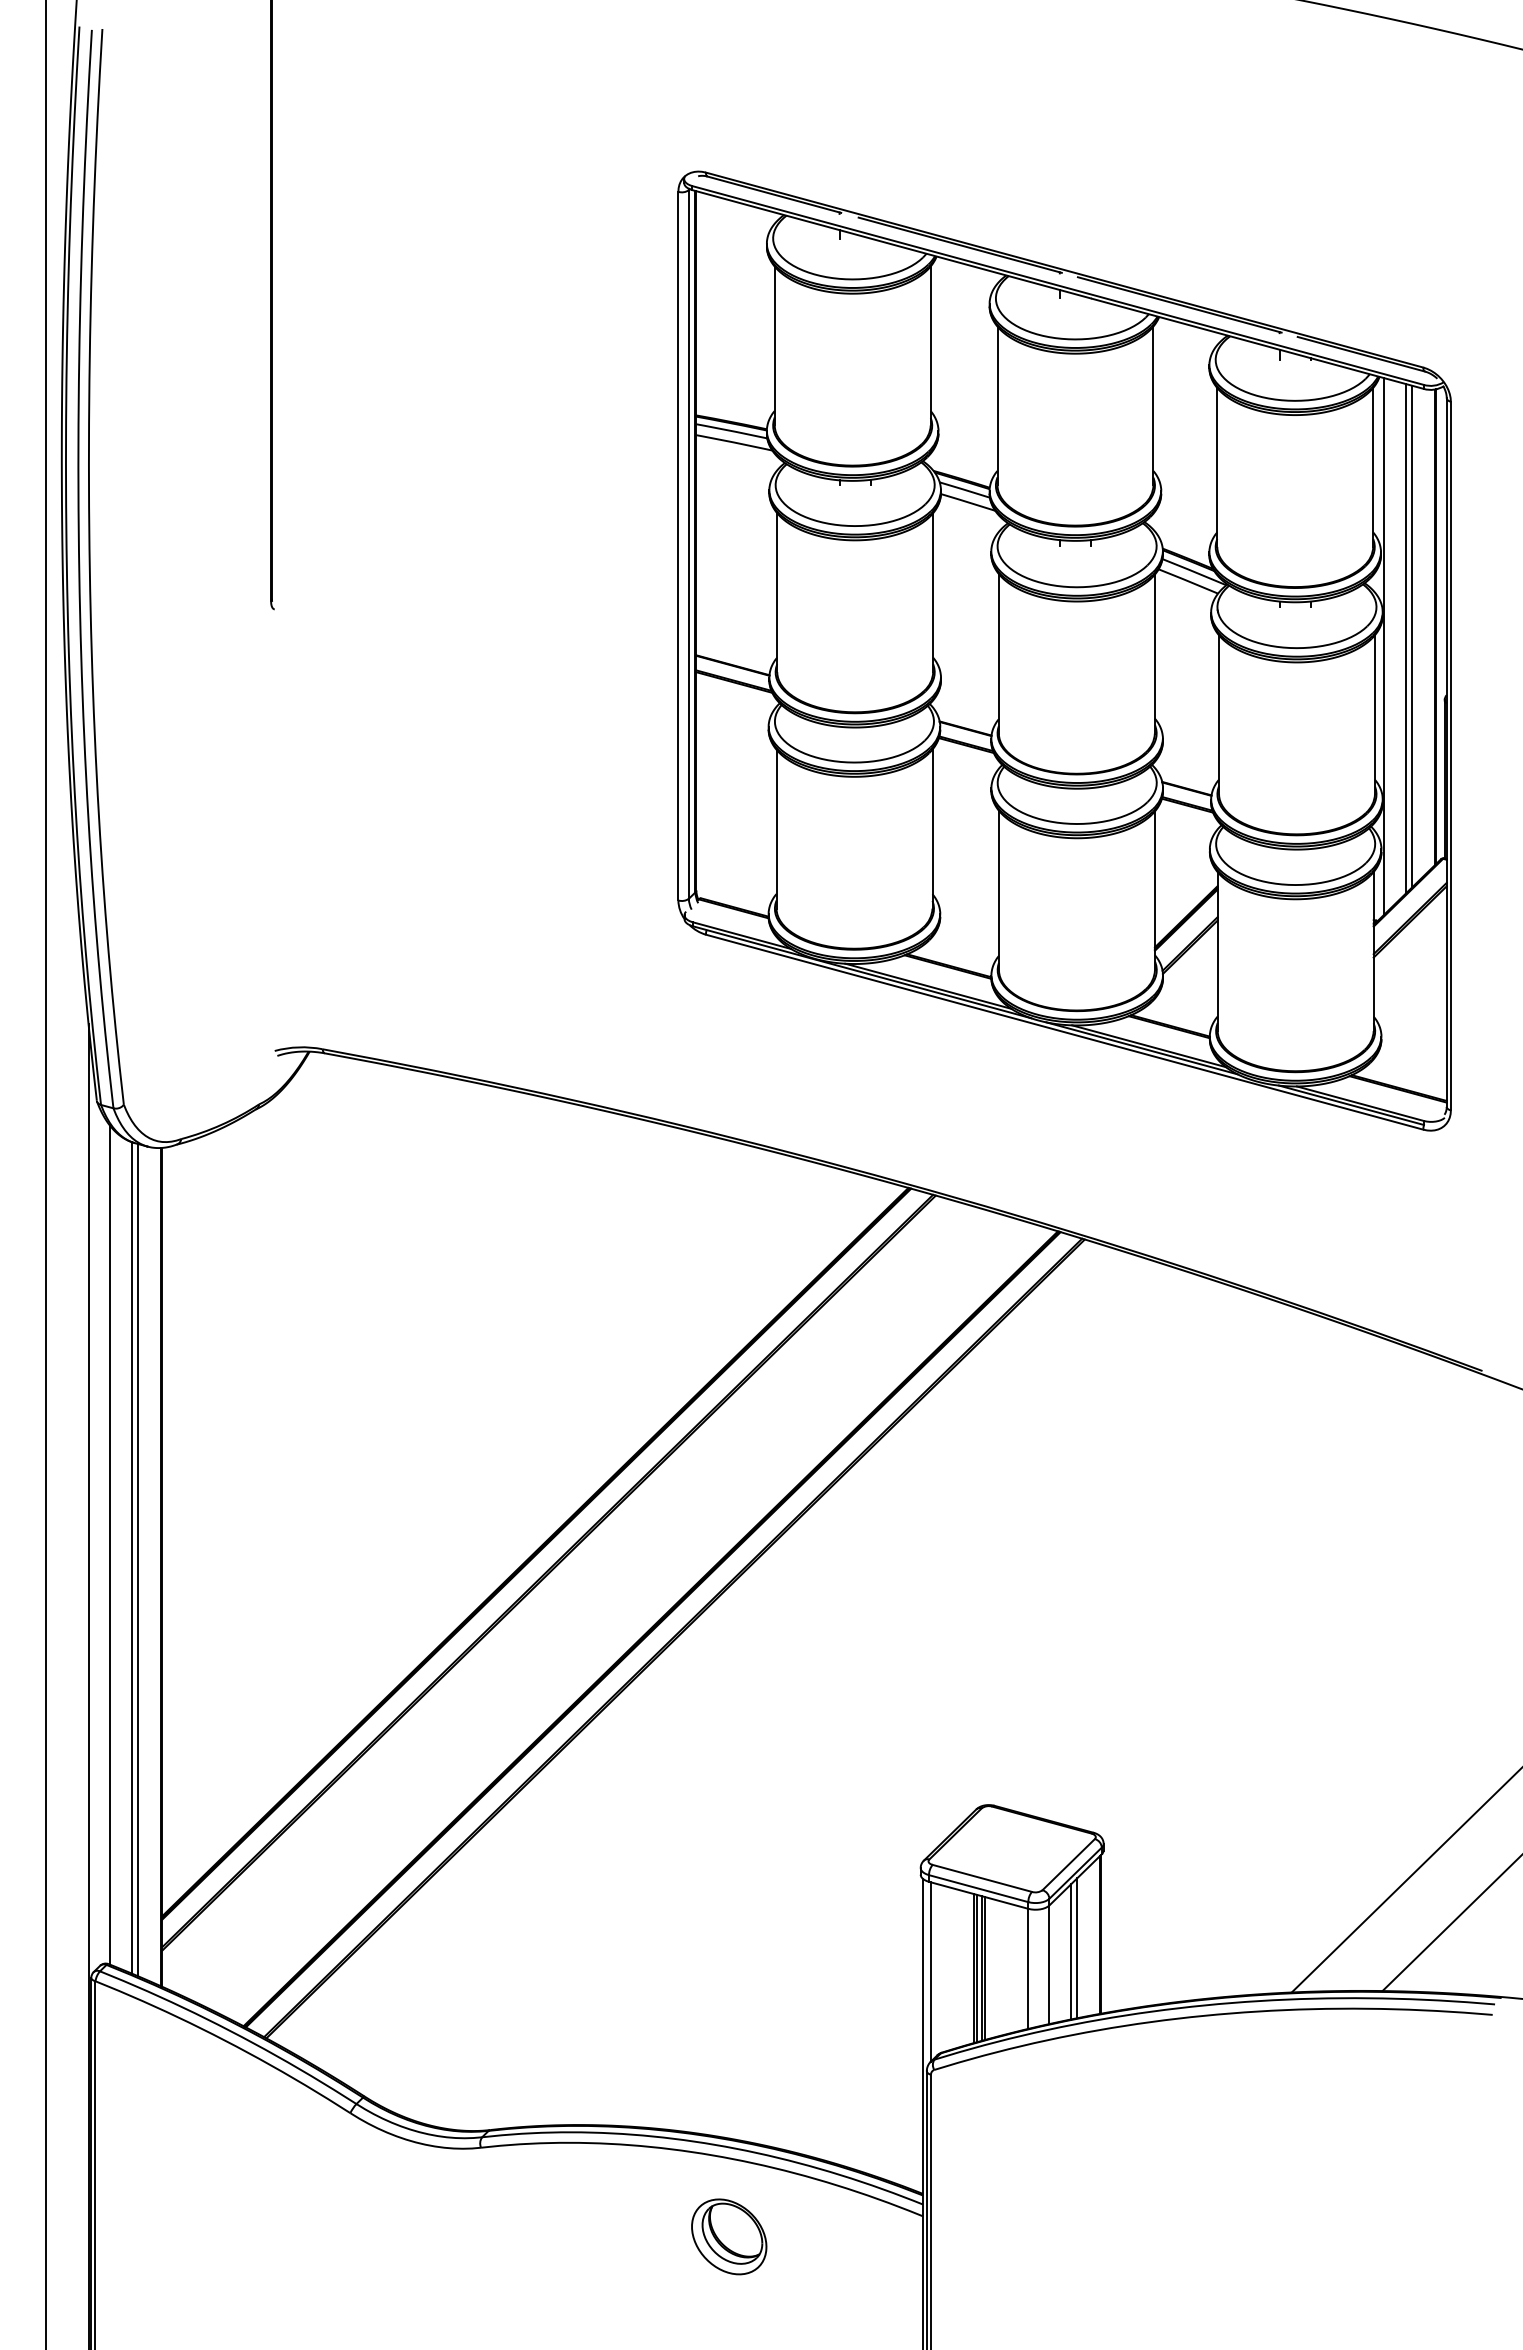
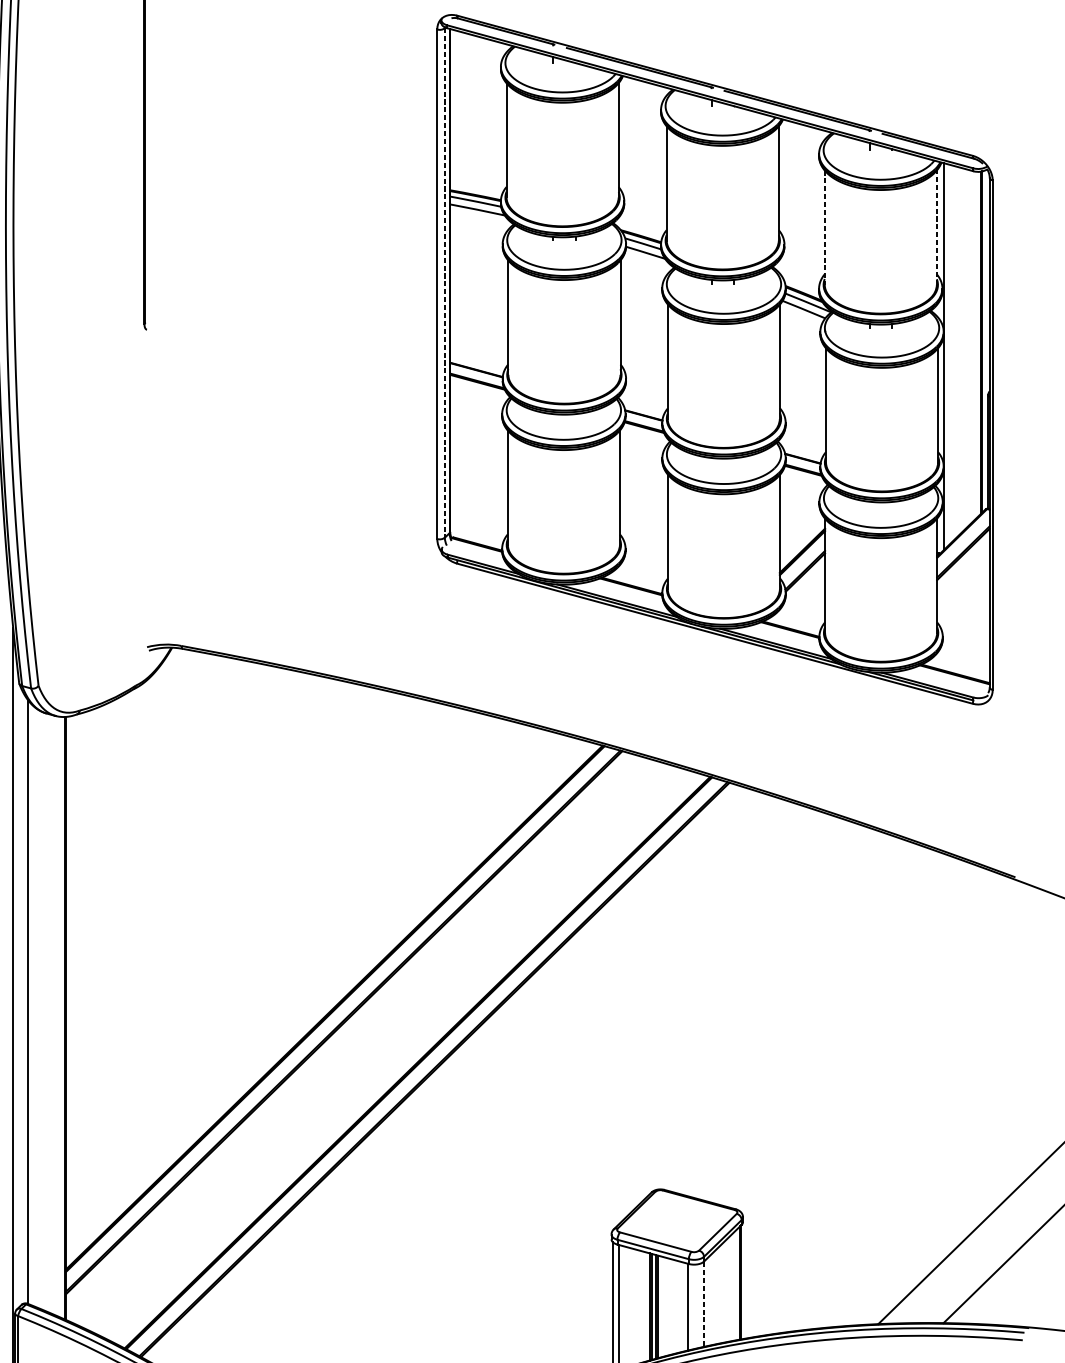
line: (1217, 467) -> (824, 227), solid -> dashed
line: (1373, 467) -> (937, 227), solid -> dashed
line: (688, 544) -> (444, 283), solid -> dashed
line: (1412, 636) -> (965, 349), removed
line: (1406, 638) -> (960, 350), removed
line: (132, 1557) -> (44, 1011), removed
line: (138, 1560) -> (49, 1013), removed
line: (1077, 1948) -> (724, 1292), removed
line: (1071, 1951) -> (719, 1294), removed
line: (1048, 1965) -> (703, 1304), solid -> dashed

